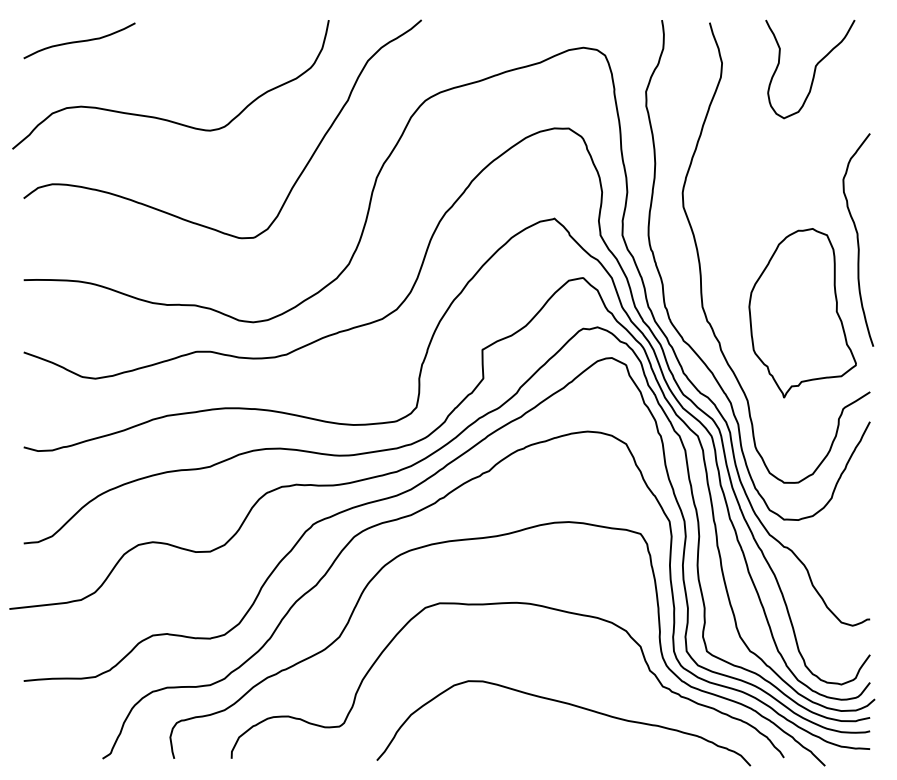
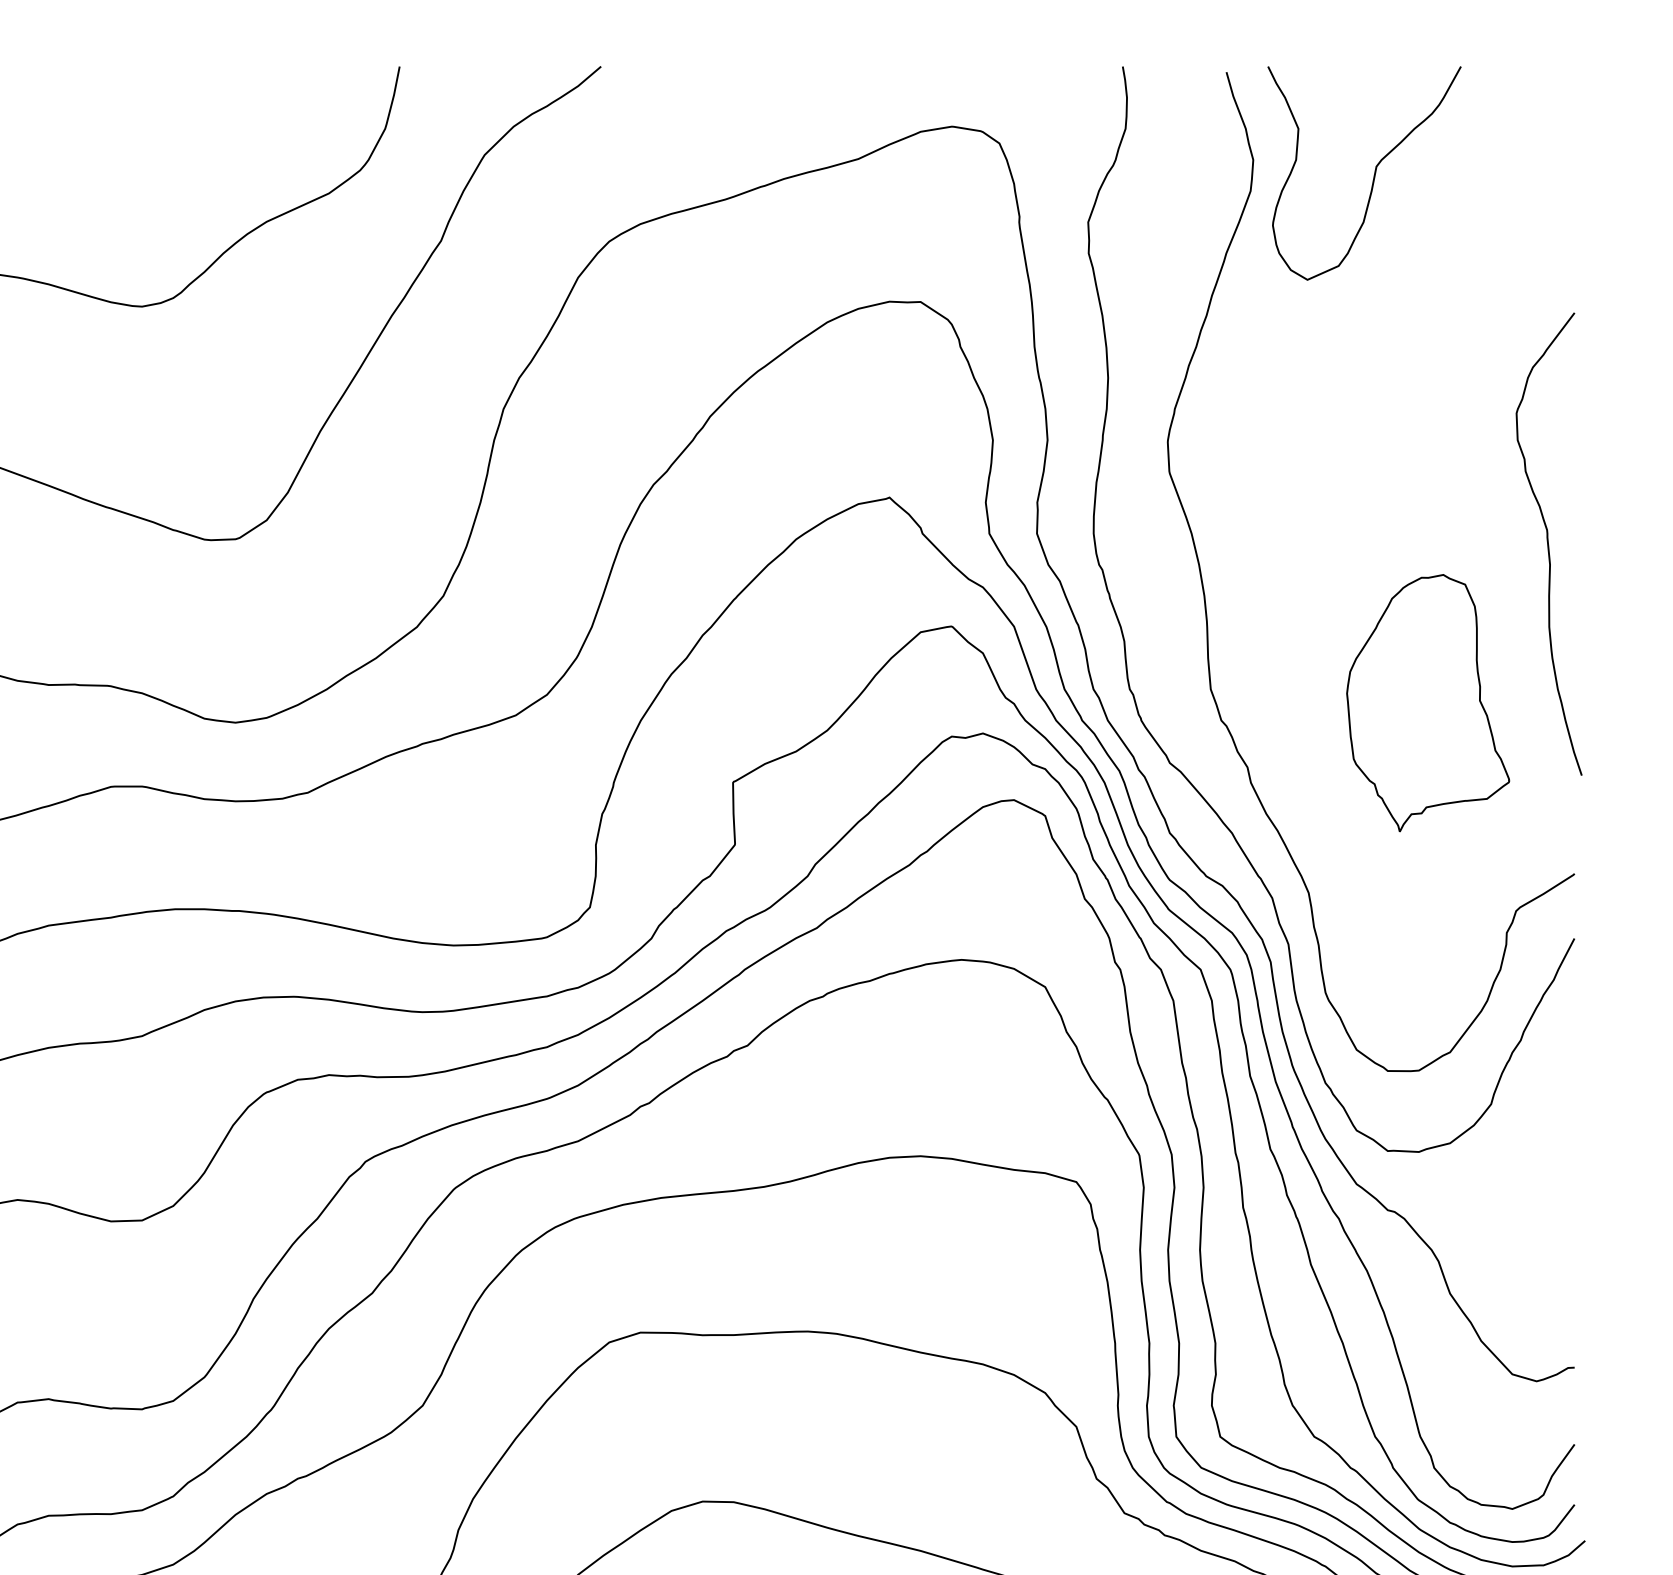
curve: (813, 71) -> (1371, 178), moved
part: (802, 313) -> (1427, 703), size x0.7

